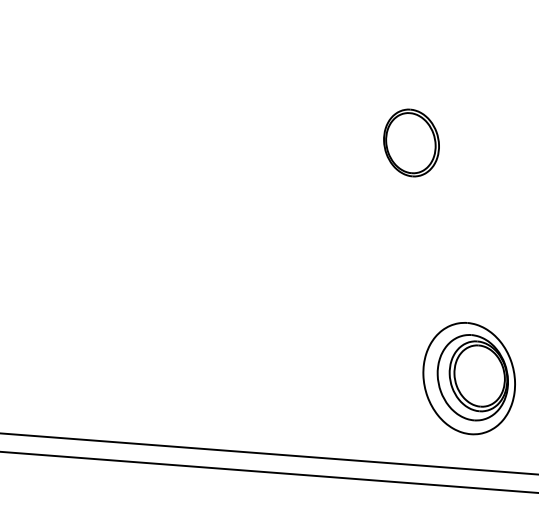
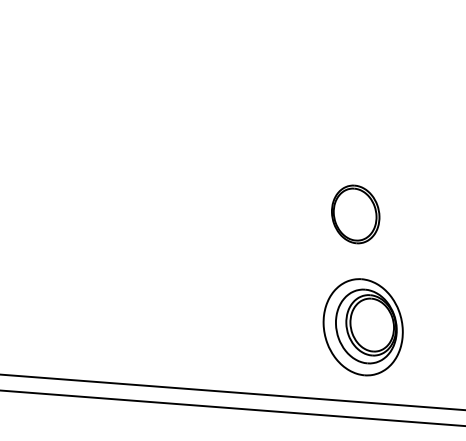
part: (411, 142) -> (355, 214), moved
part: (468, 378) -> (362, 327), moved

